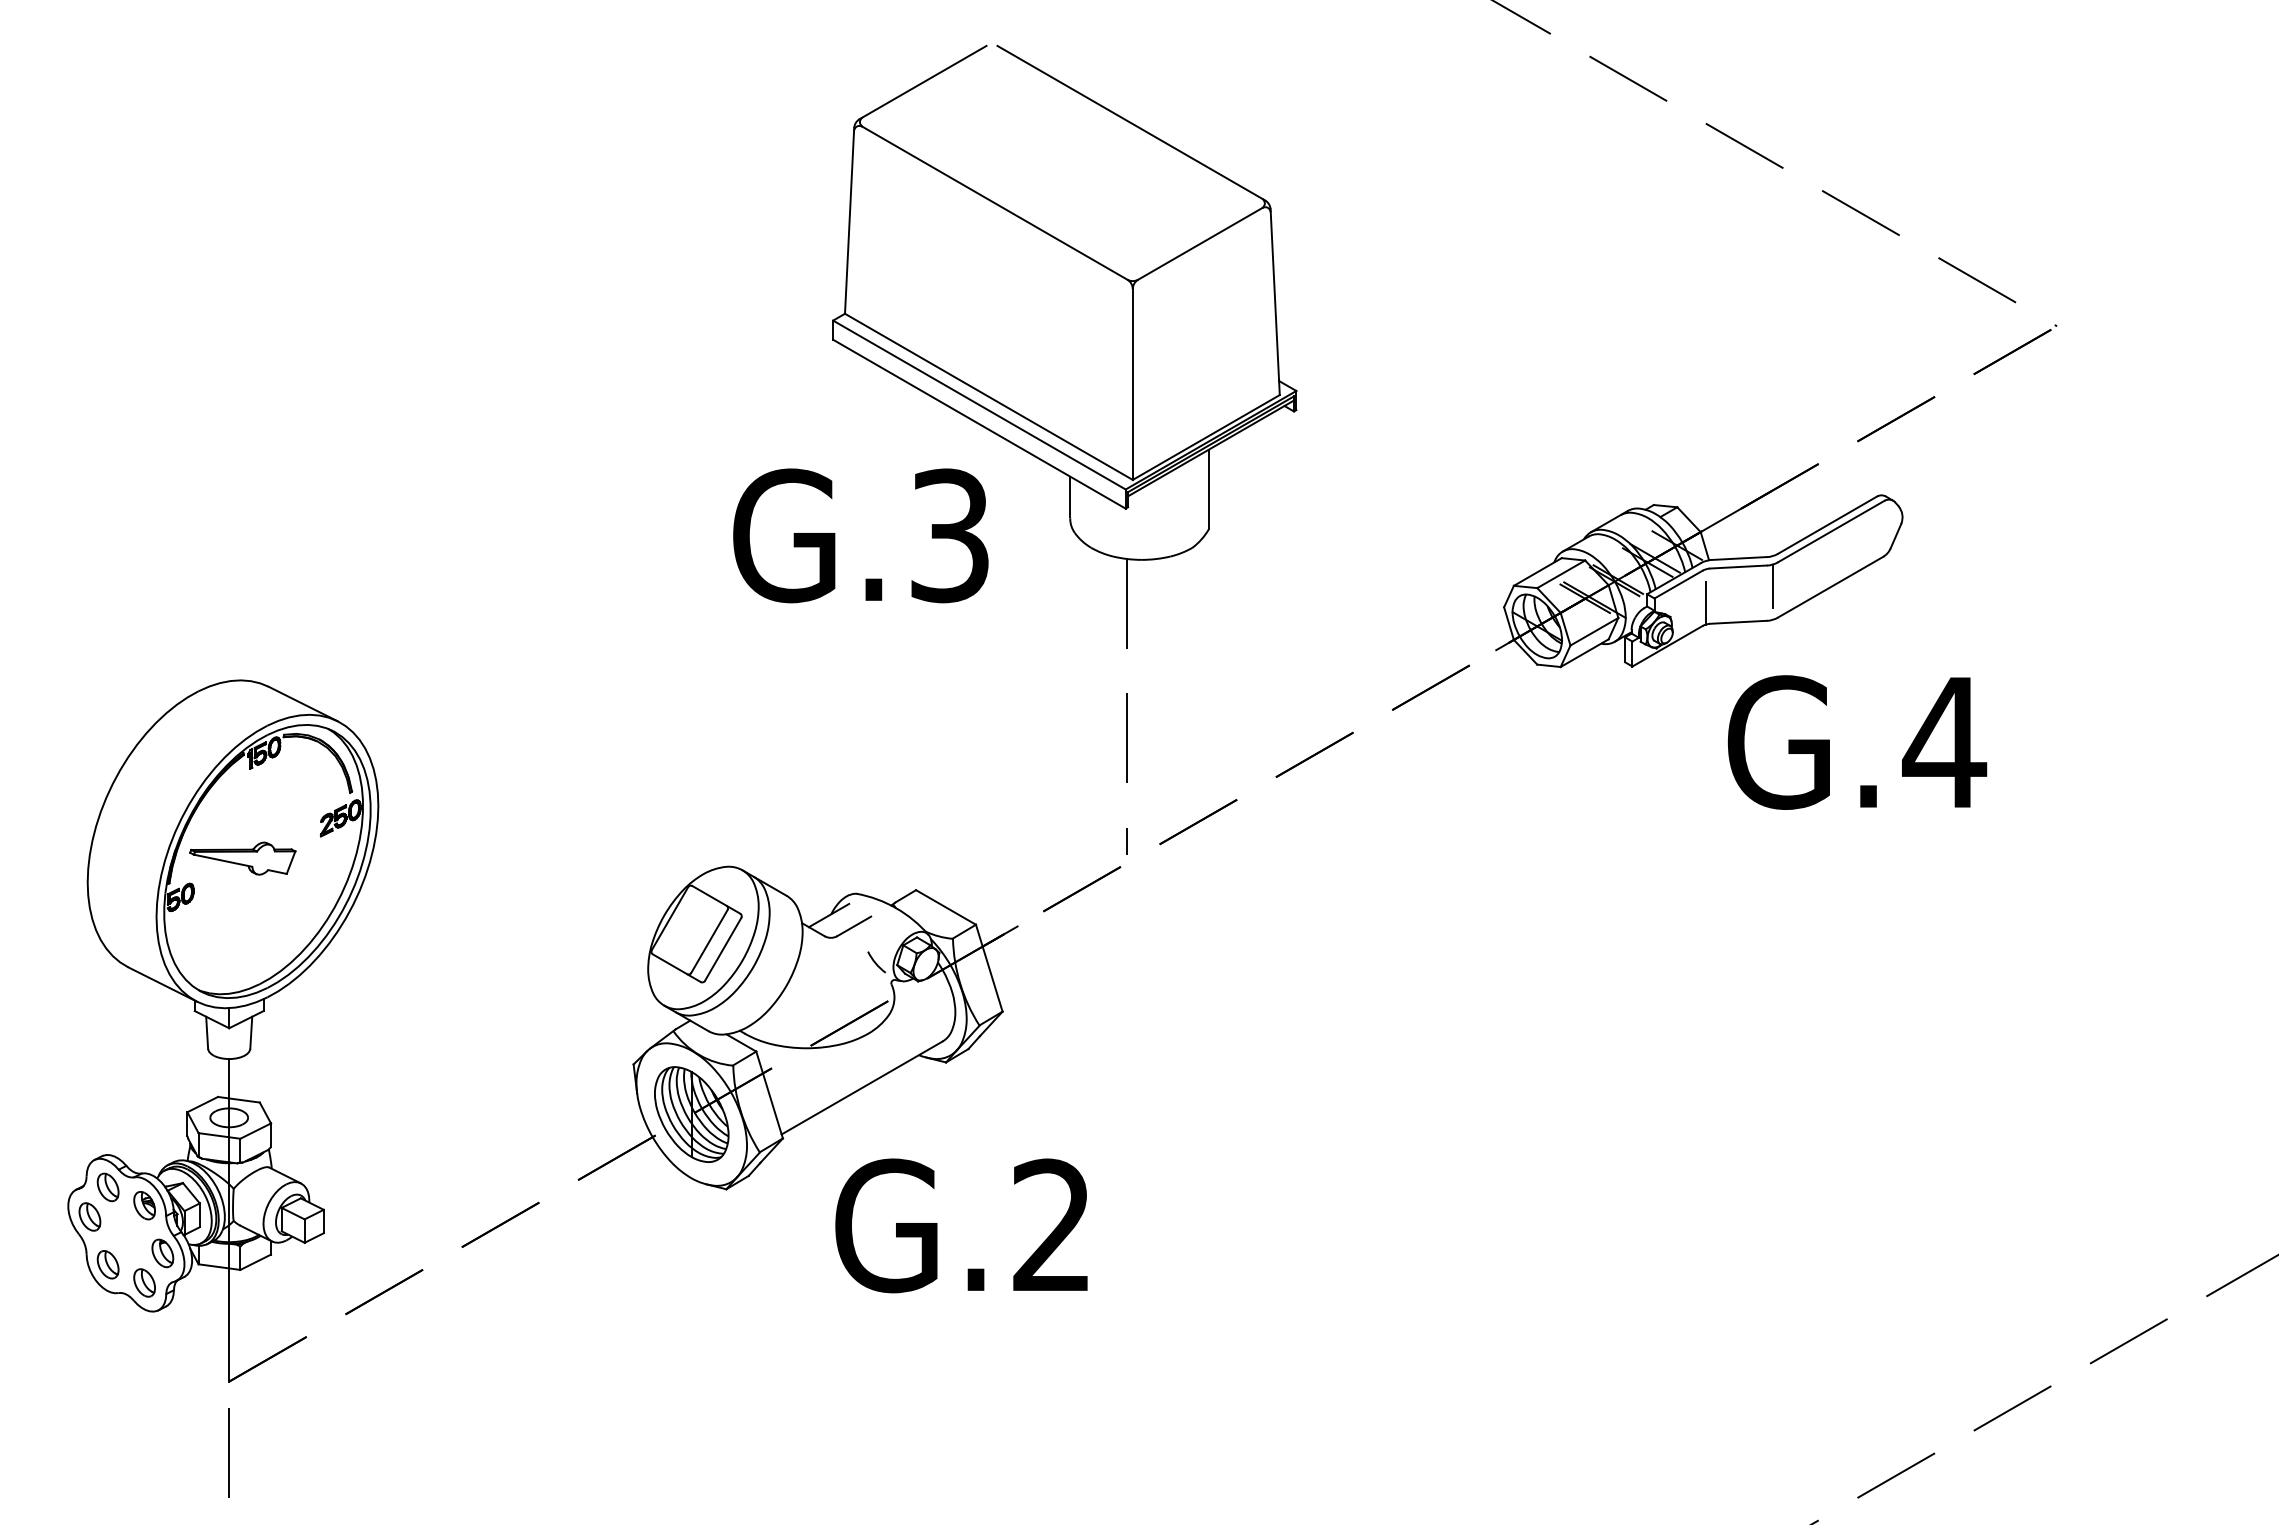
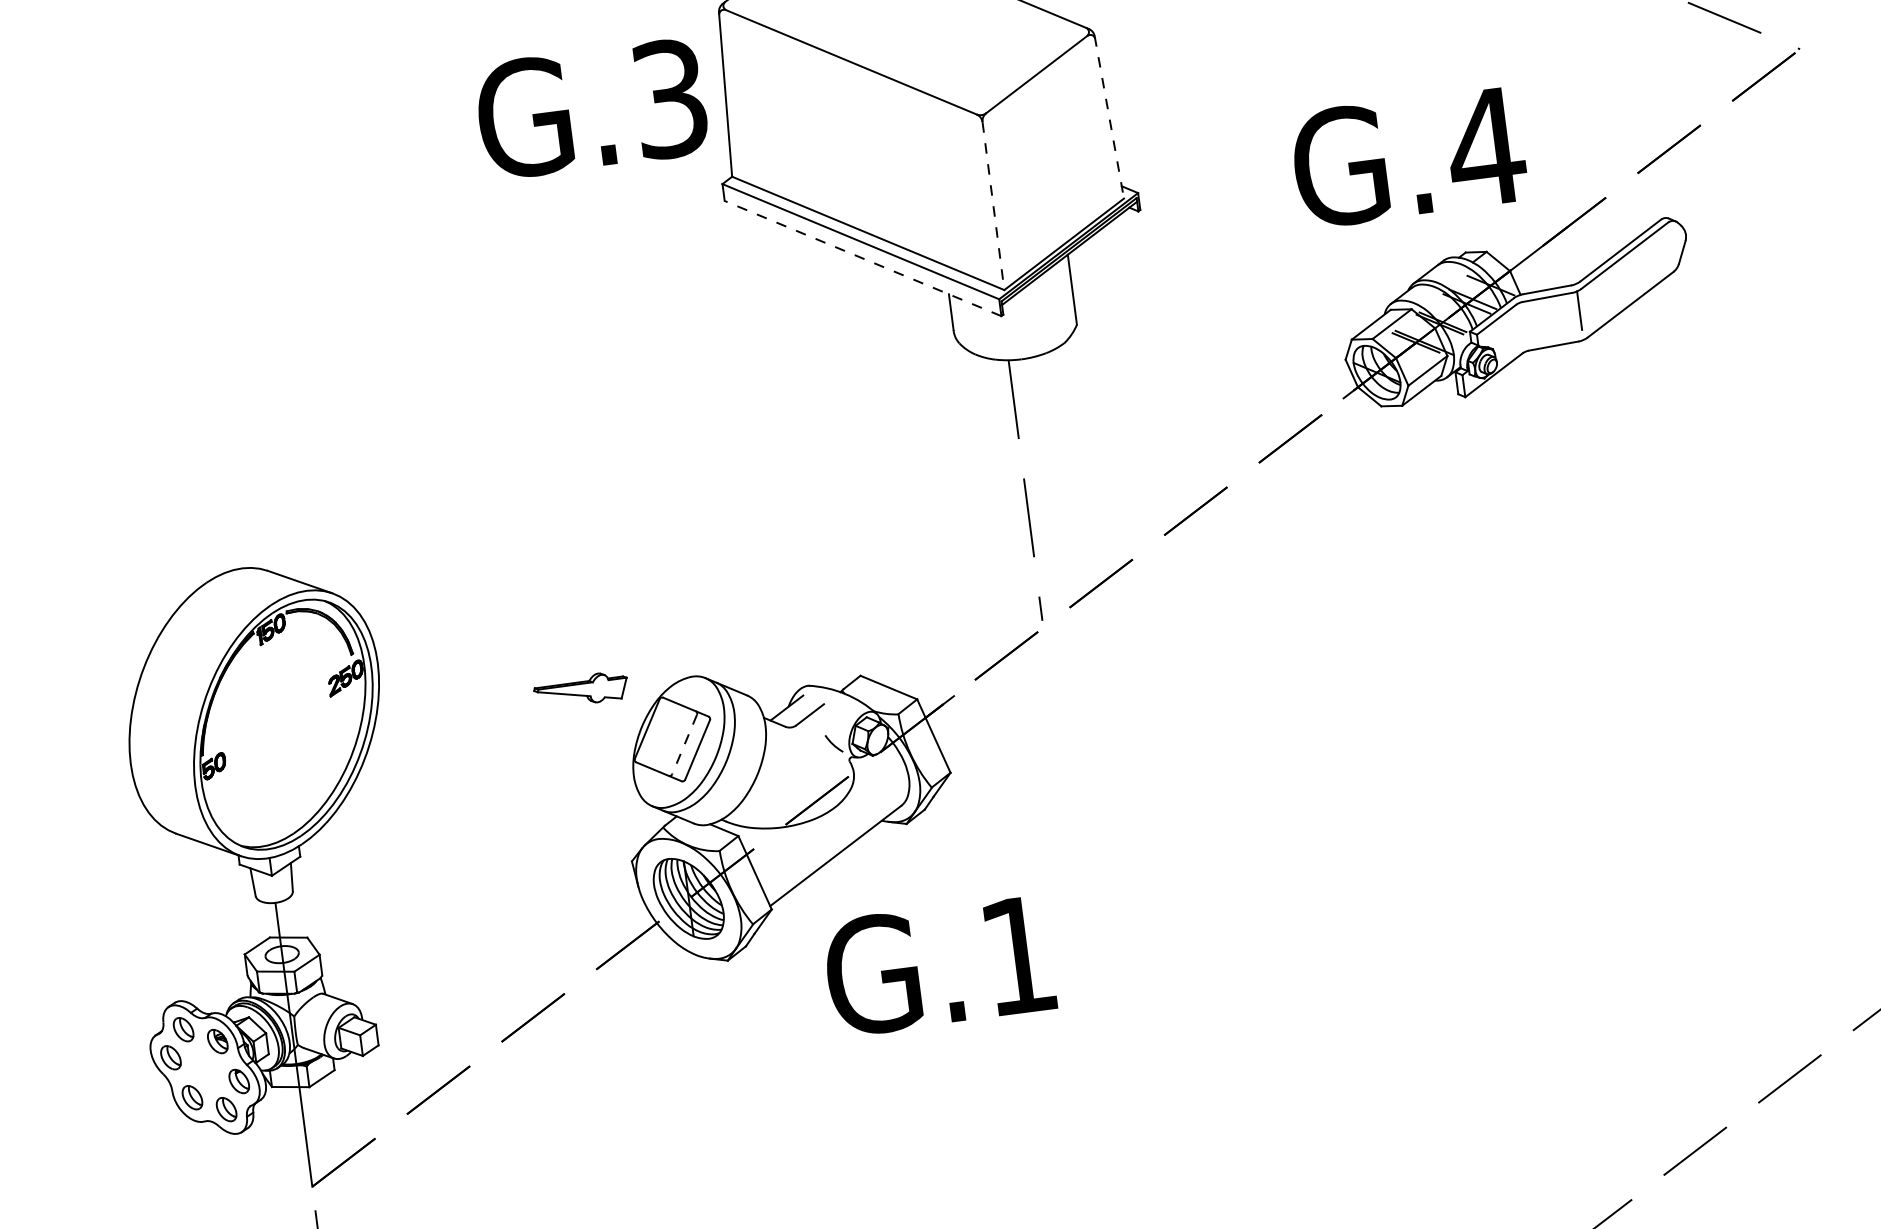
line: (1275, 302) -> (1109, 117), solid -> dashed
line: (1132, 385) -> (993, 206), solid -> dashed
line: (979, 424) -> (863, 258), solid -> dashed
text: (860, 535) -> (591, 108), moved
line: (1706, 602) -> (1523, 332), removed
text: (1857, 742) -> (1409, 157), moved
part: (242, 858) -> (580, 690), moved
line: (709, 941) -> (684, 744), solid -> dashed
text: (1050, 1224) -> (1017, 954), G.2 -> G.1

